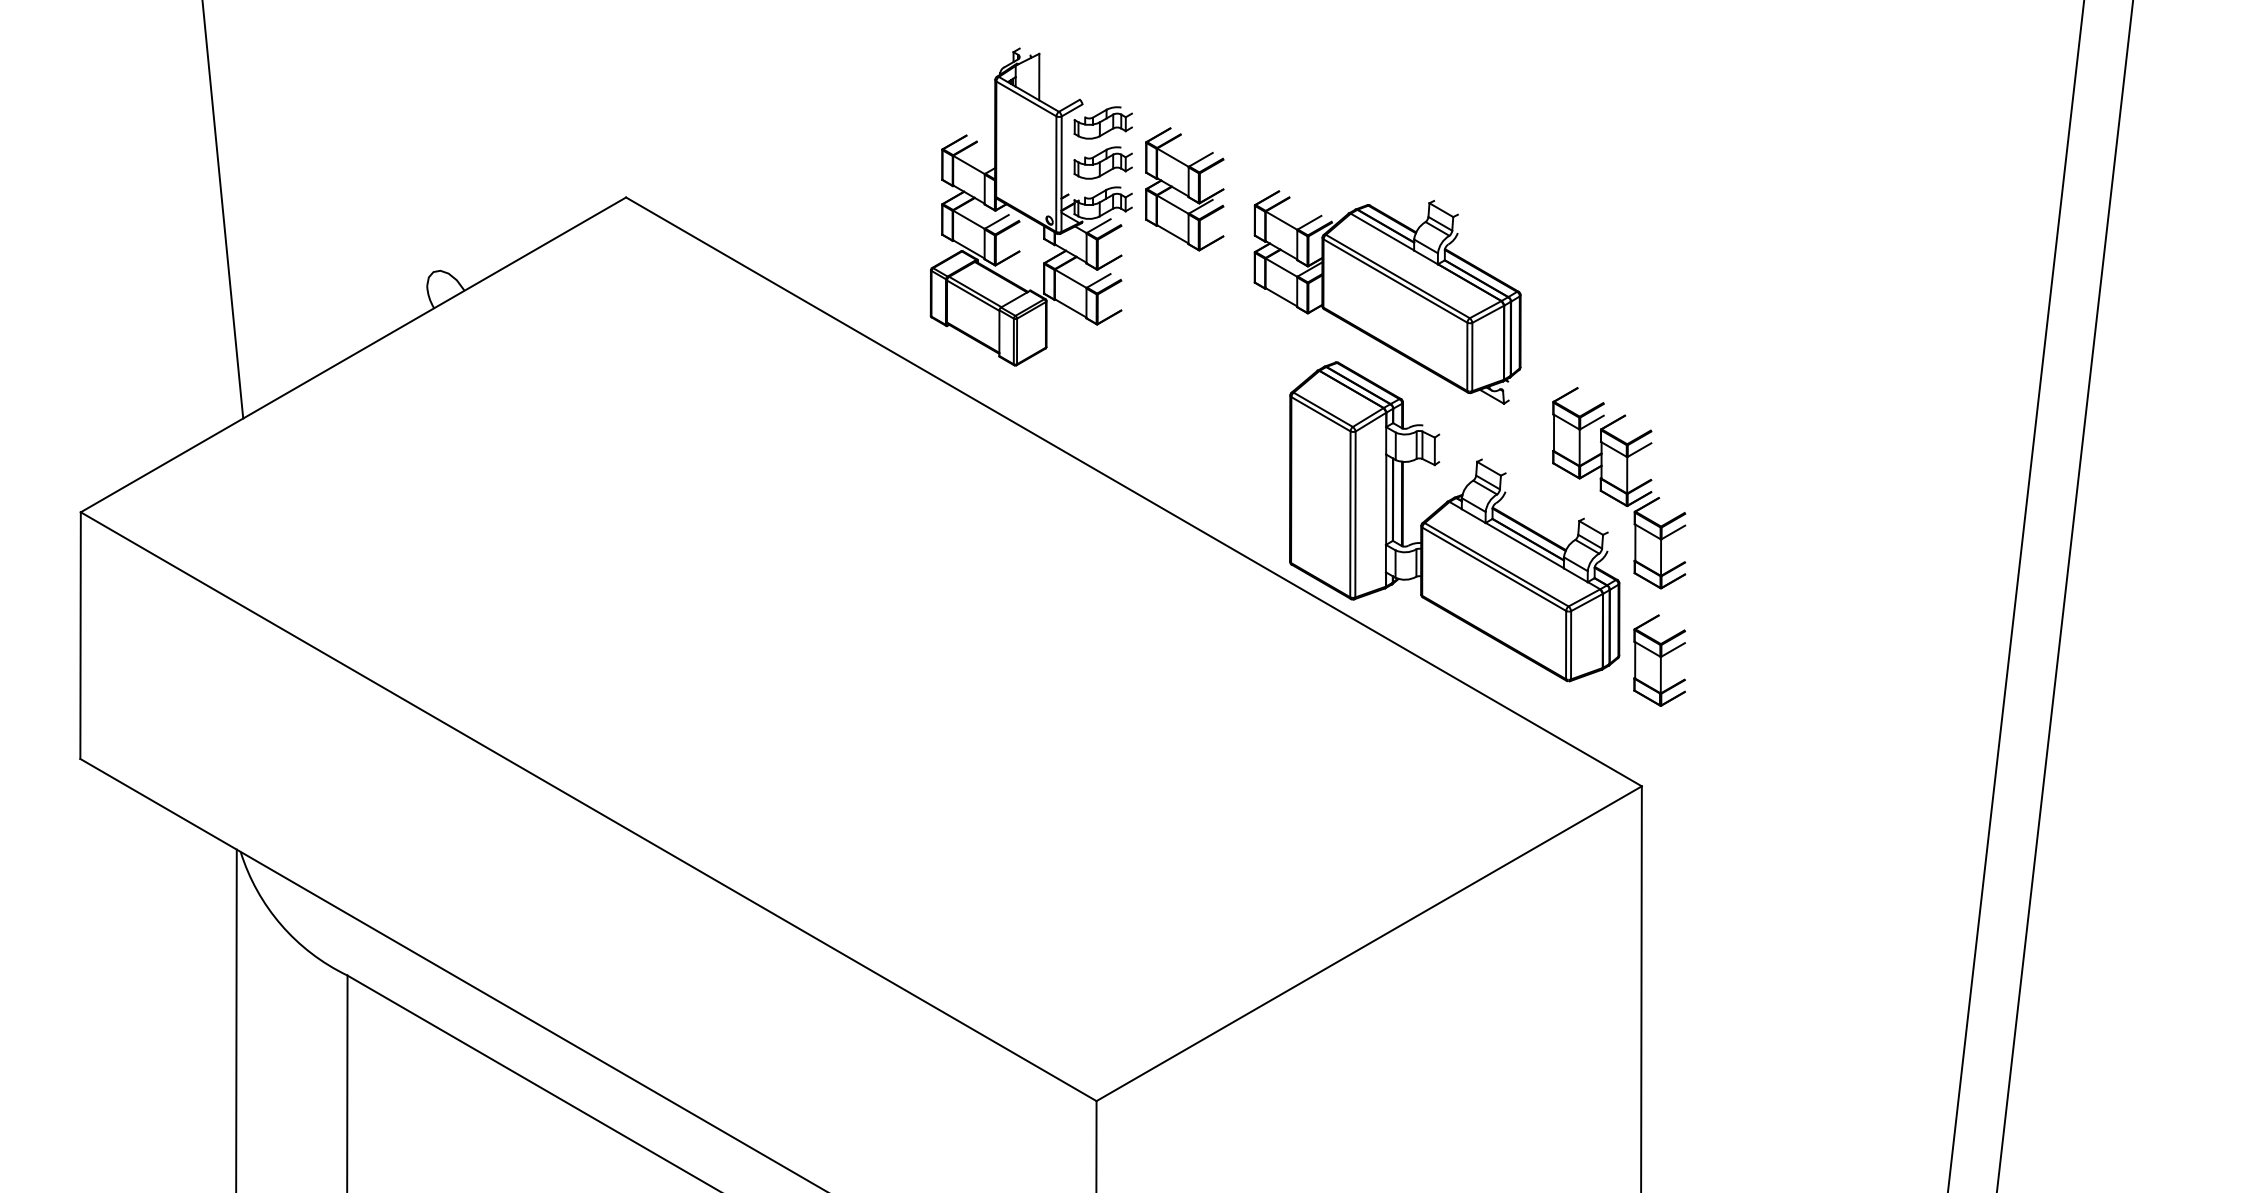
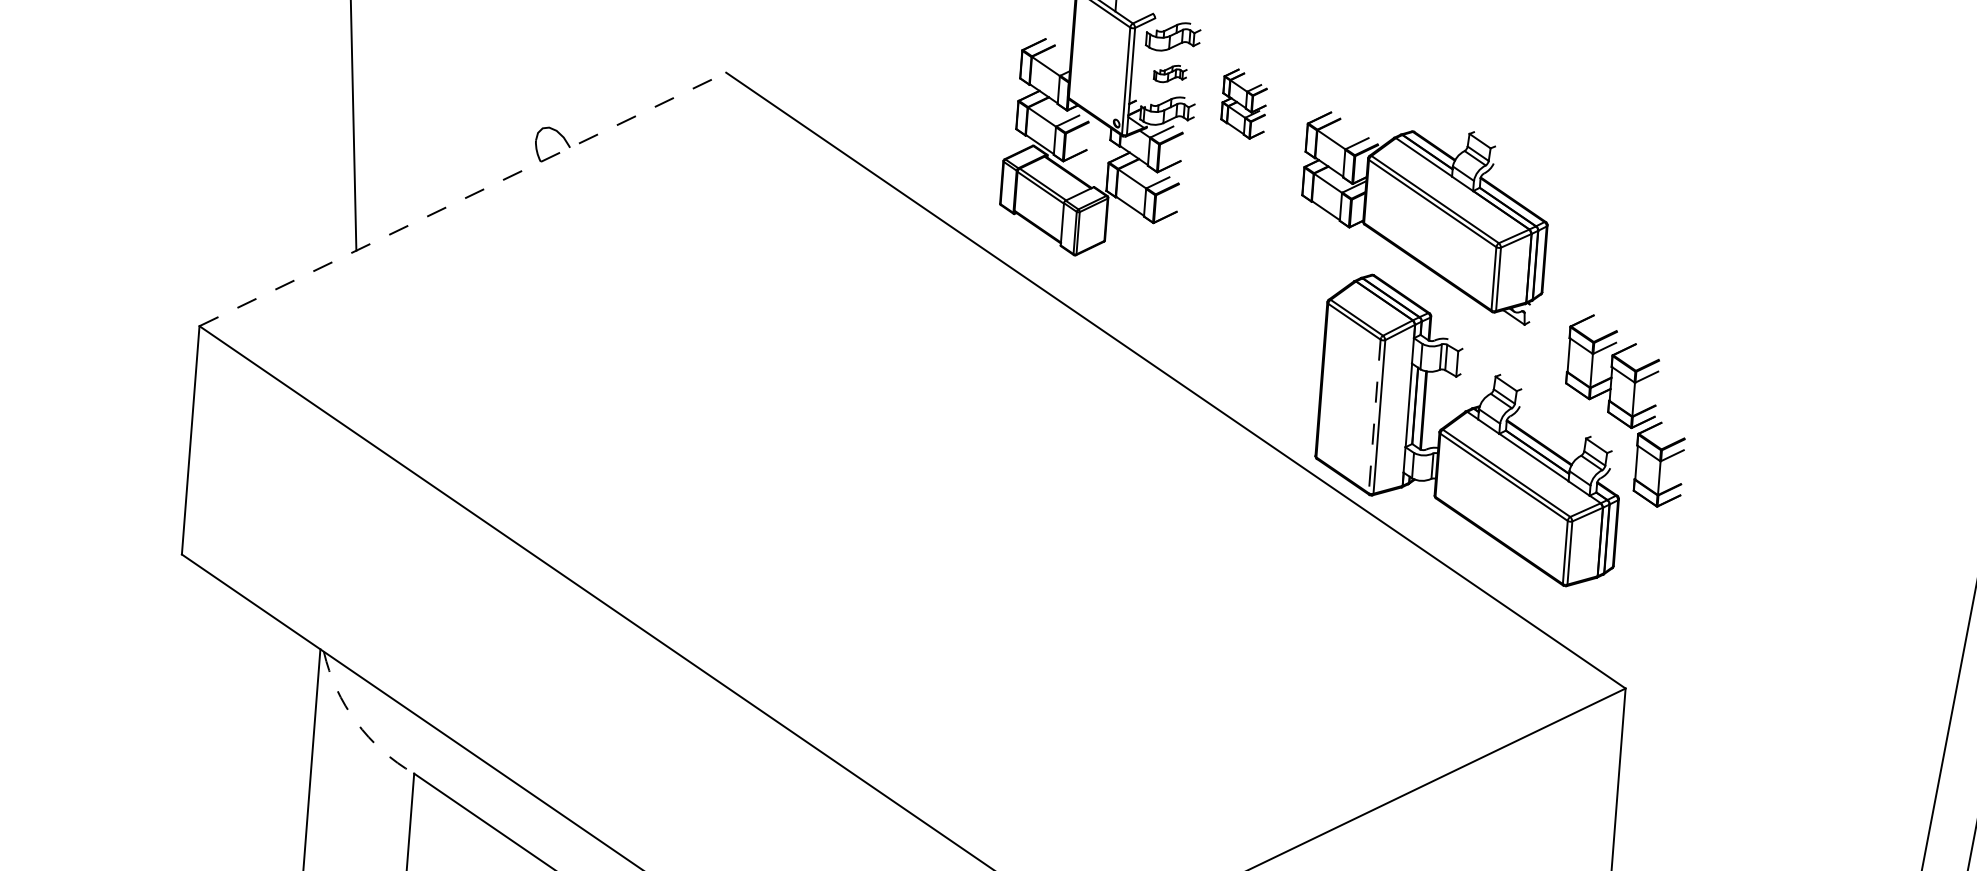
part: (1102, 162) -> (1169, 73), size x0.6
part: (1184, 189) -> (1243, 104), size x0.6
line: (353, 354) -> (462, 199), solid -> dashed
line: (1350, 514) -> (1374, 416), solid -> dashed
part: (1659, 660) -> (1650, 573), removed
arc: (281, 924) -> (356, 721), solid -> dashed

